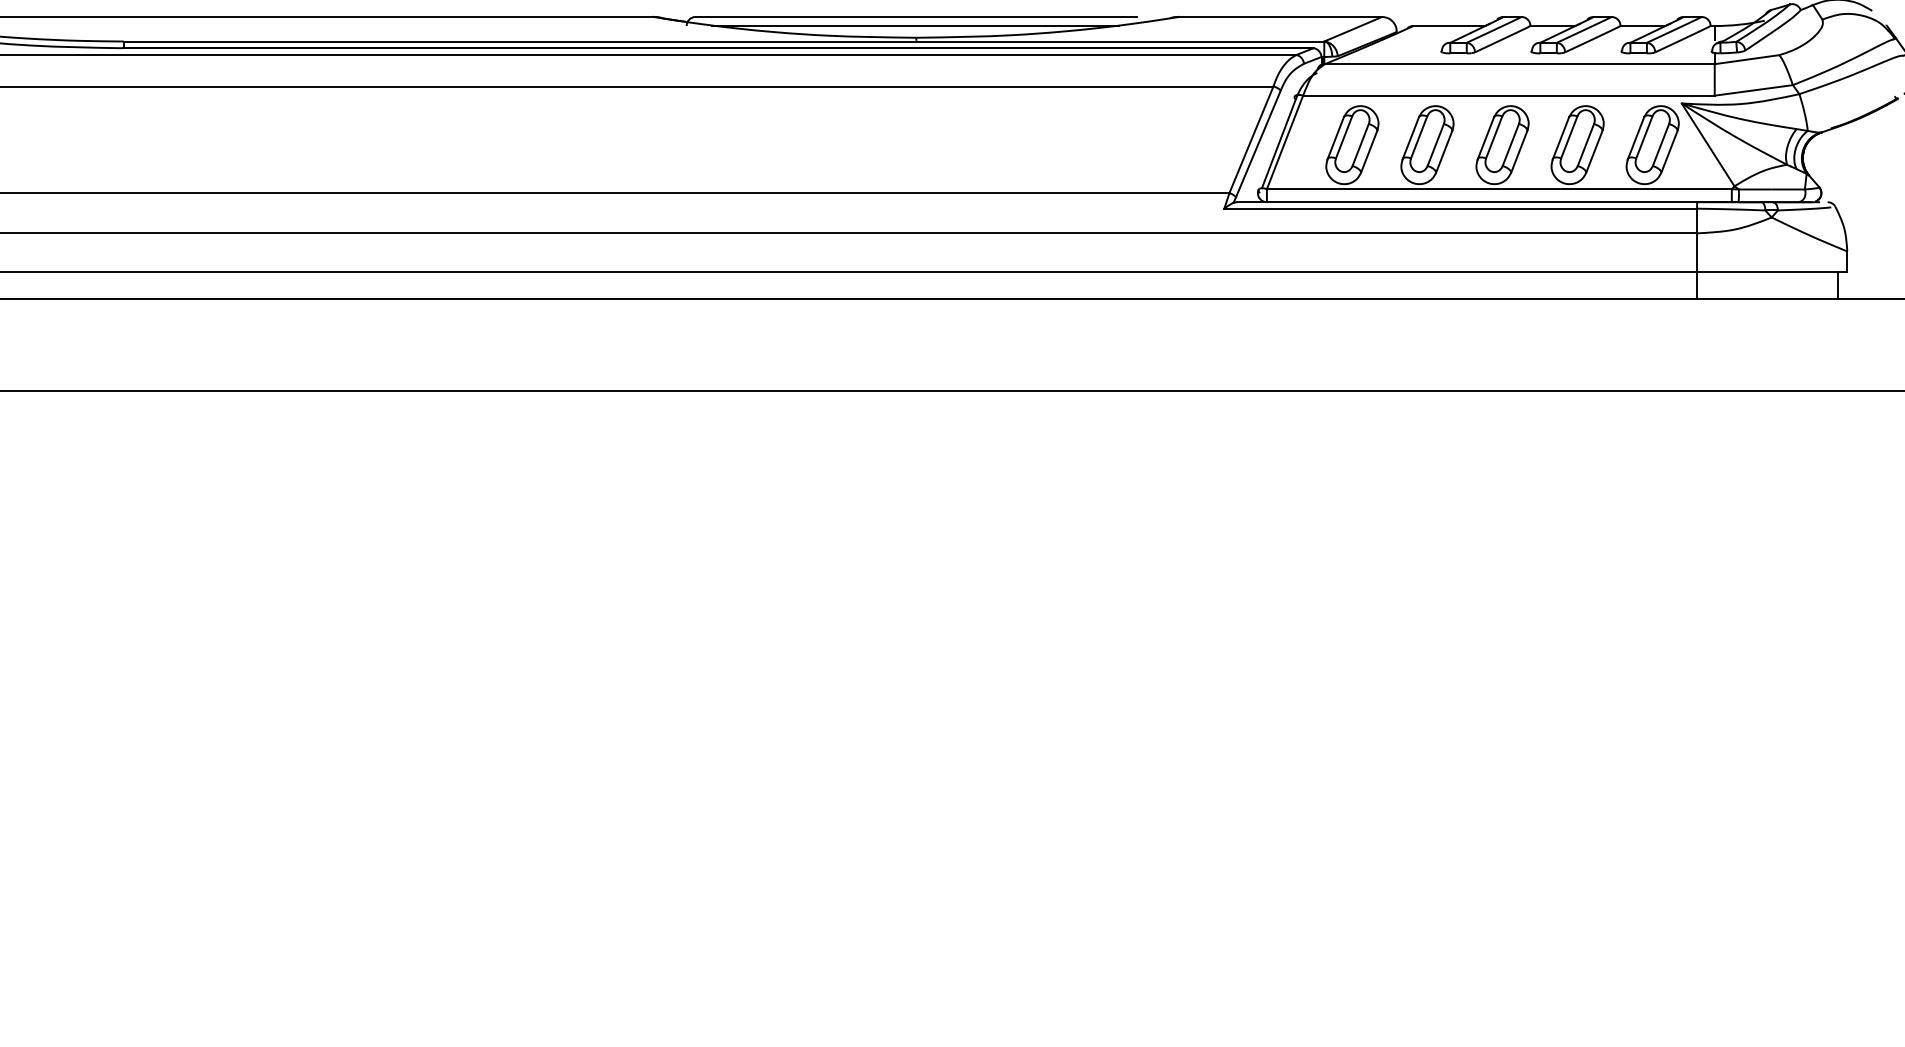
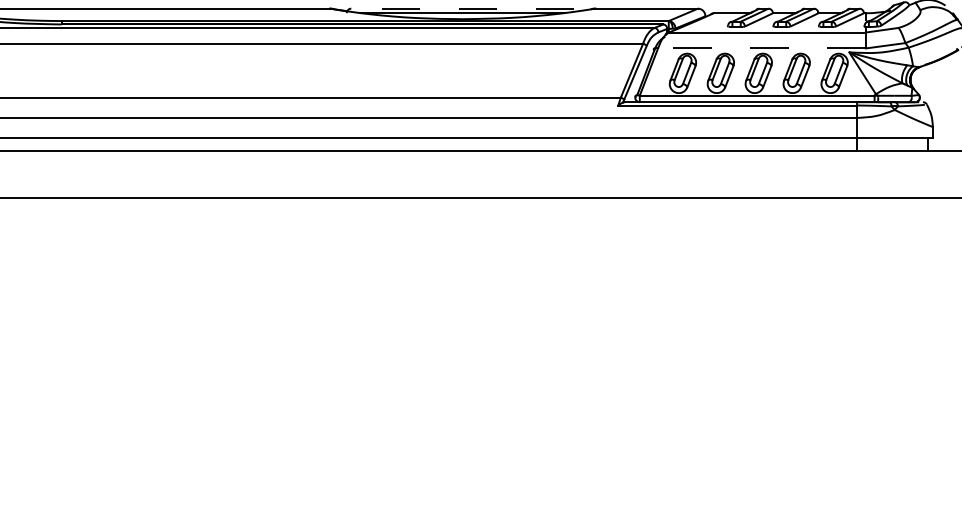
line: (915, 16) -> (462, 8), solid -> dashed
line: (1509, 95) -> (762, 48), solid -> dashed

